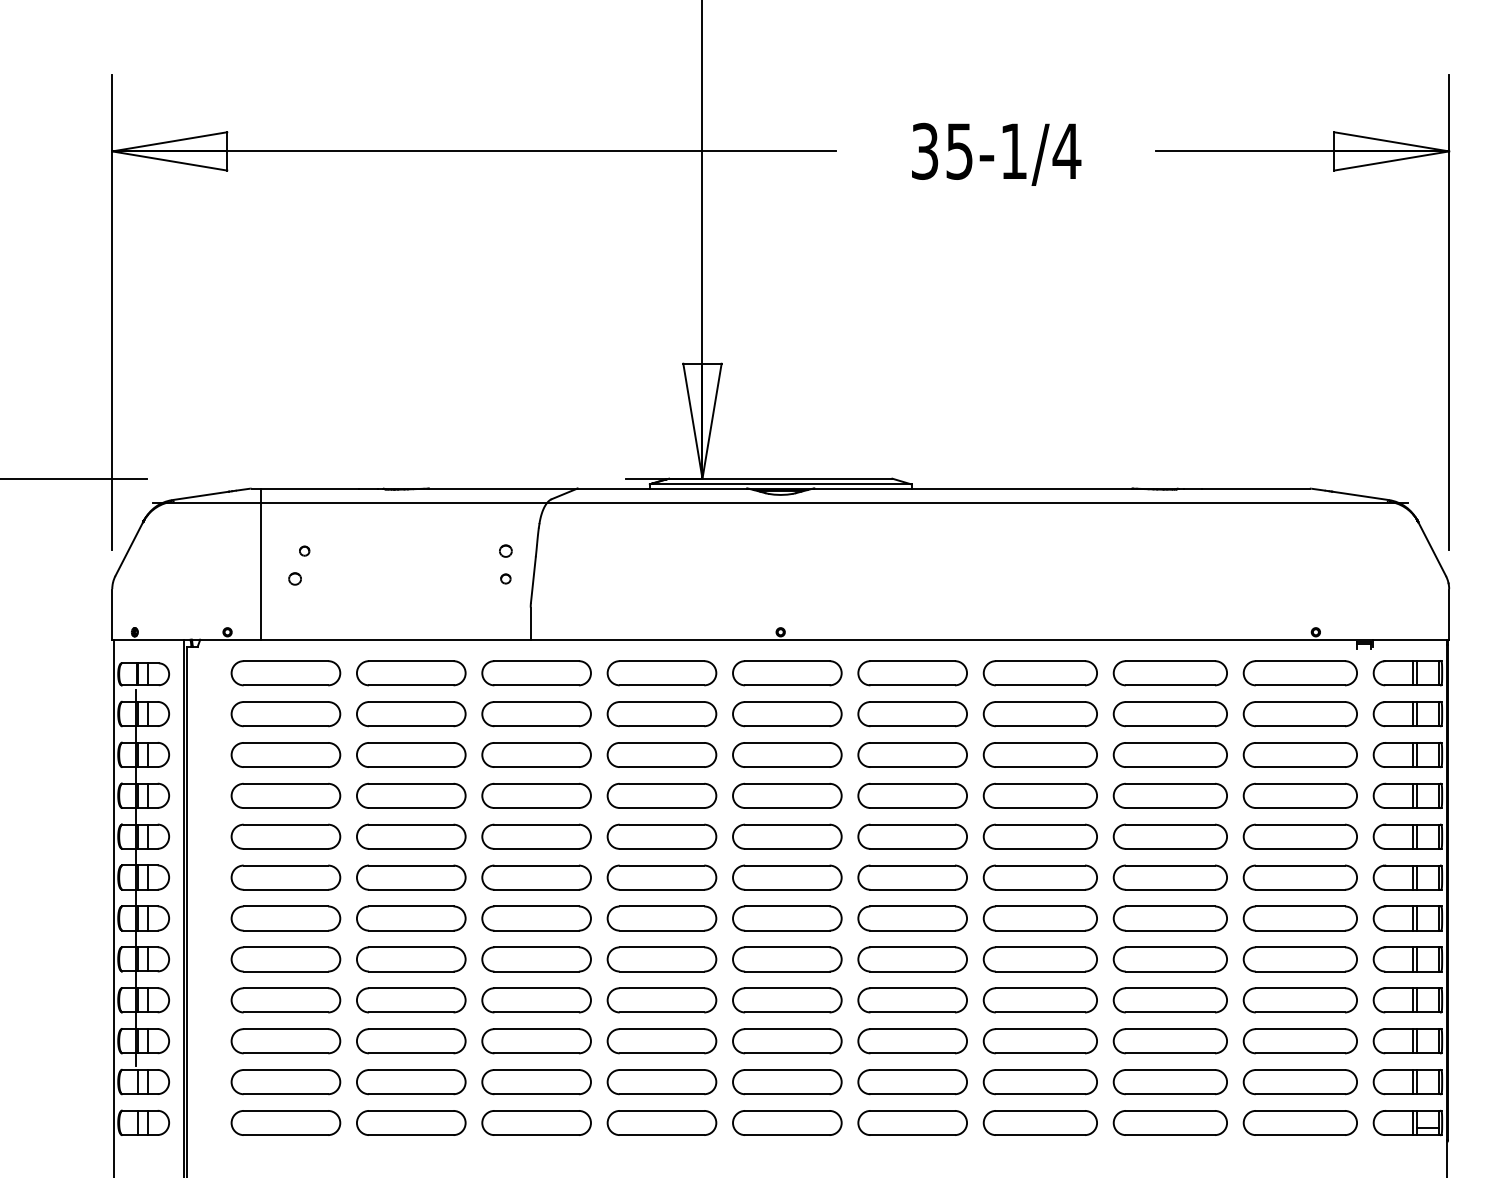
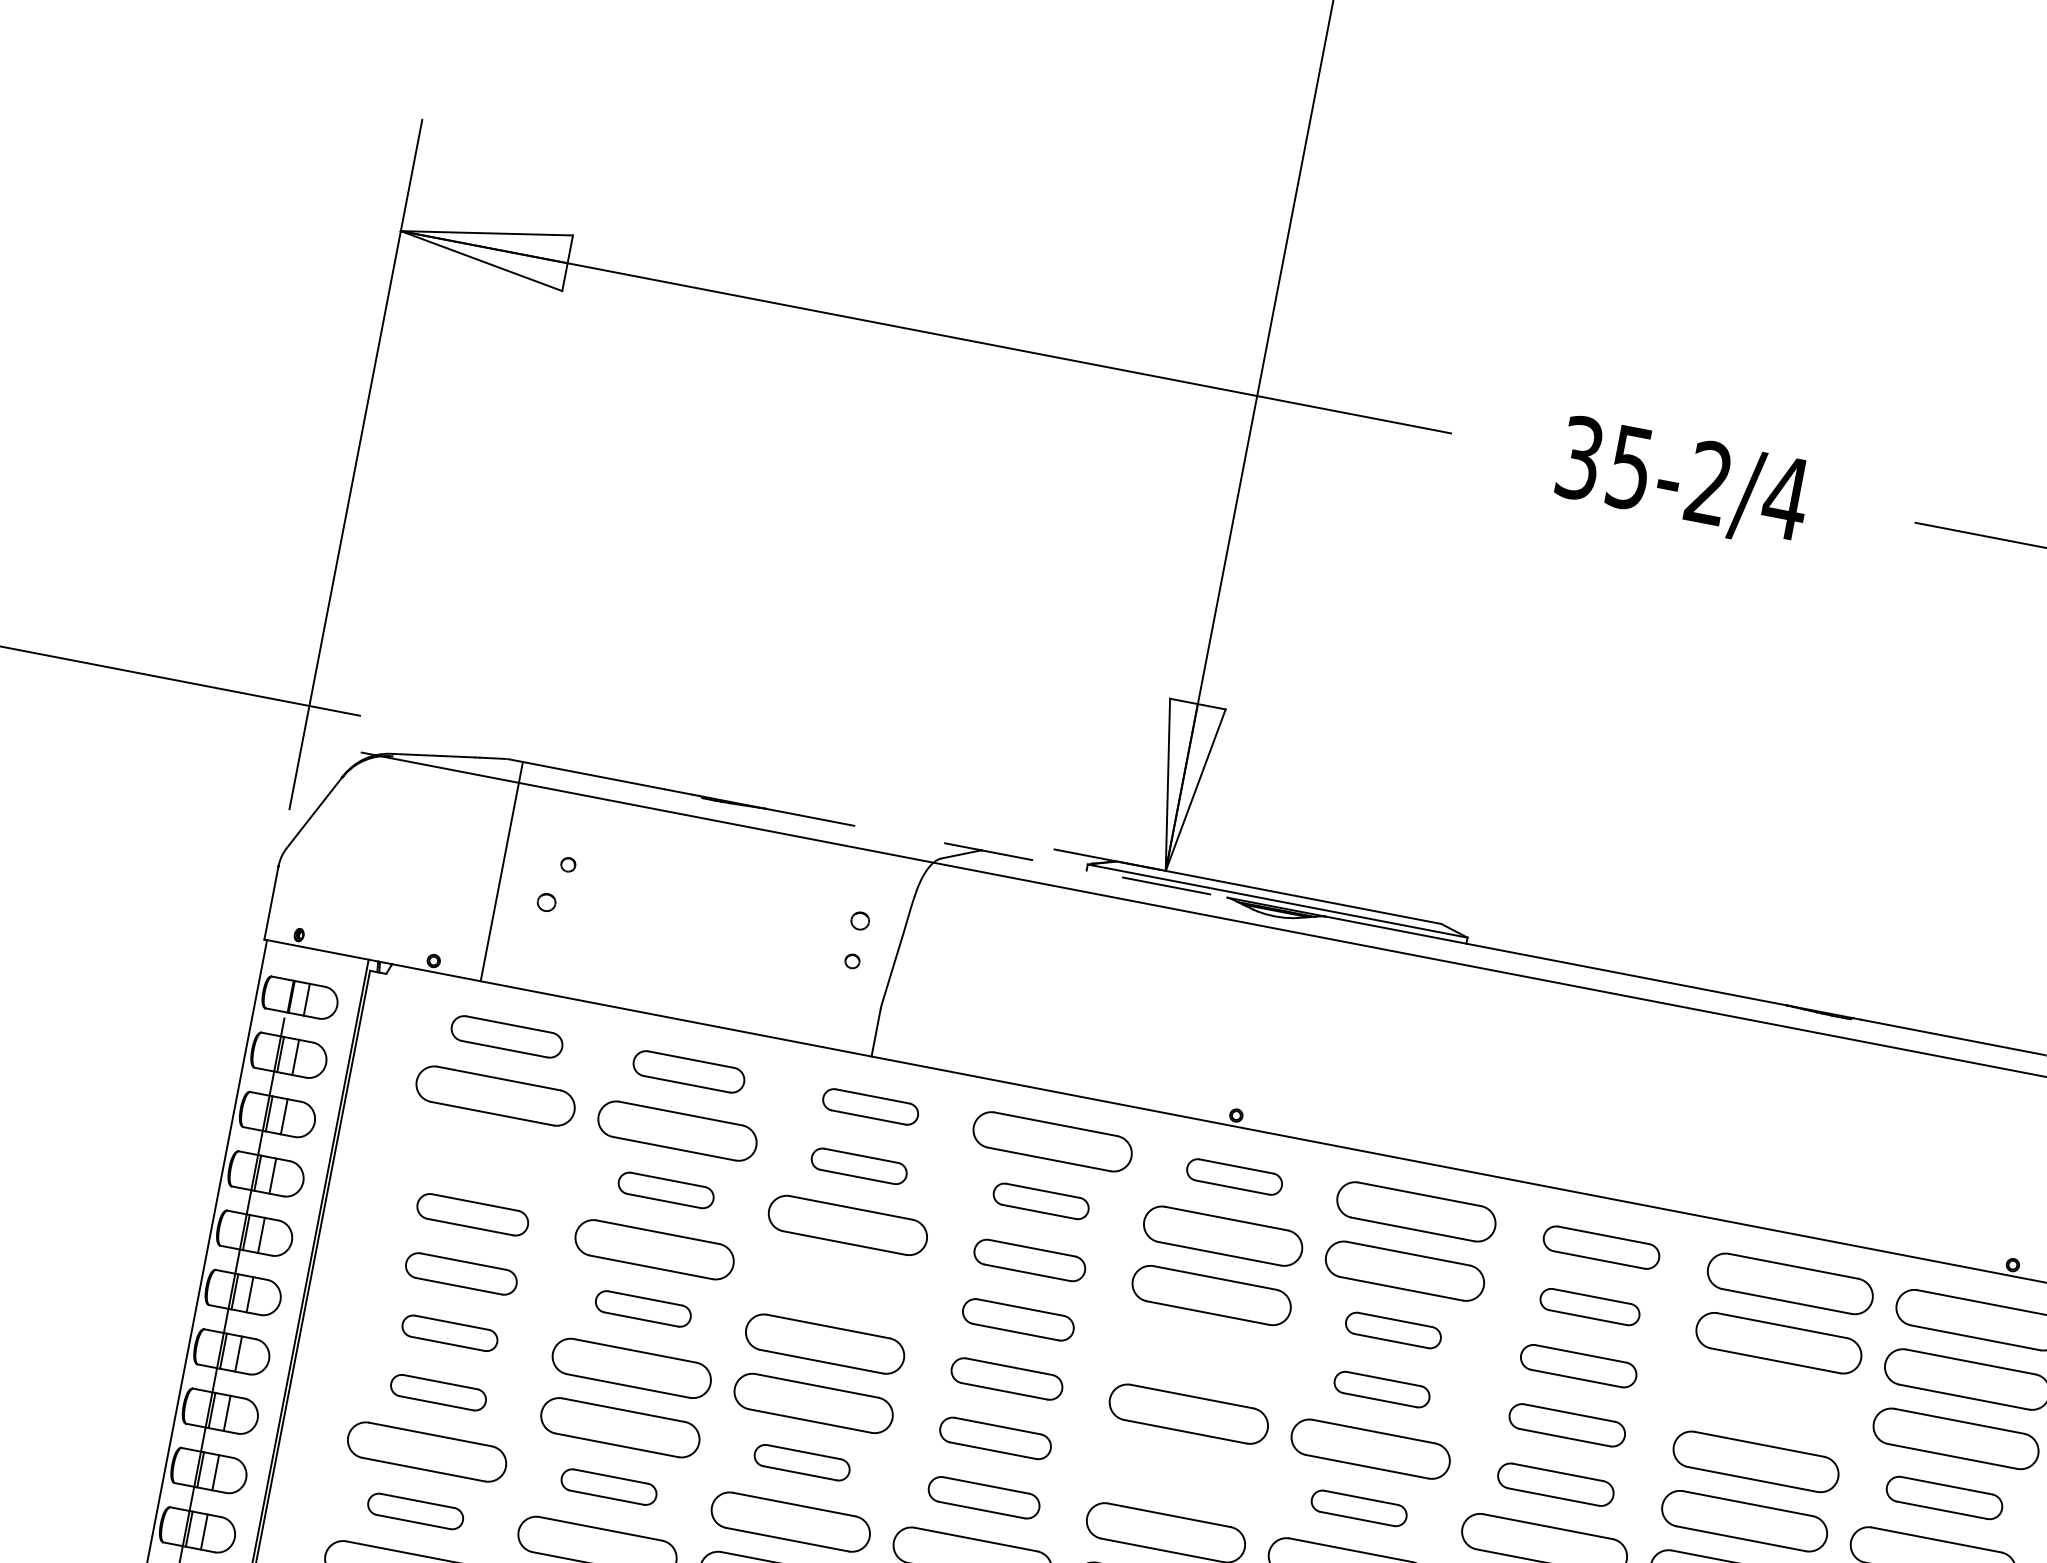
text: (1013, 150) -> (1708, 481), 35-1/4 -> 35-2/4
line: (588, 488) -> (997, 853), solid -> dashed
part: (285, 673) -> (506, 1037), size x0.7
part: (411, 673) -> (689, 1072), size x0.7
part: (536, 673) -> (870, 1107), size x0.6
part: (787, 673) -> (1234, 1177), size x0.6
part: (1039, 673) -> (1600, 1247), size x0.7
part: (536, 714) -> (859, 1166), size x0.6
part: (661, 714) -> (1040, 1201), size x0.6
part: (1039, 714) -> (1588, 1307), size x0.6
part: (285, 754) -> (483, 1154), removed
part: (411, 754) -> (666, 1189), size x0.6
part: (661, 754) -> (1029, 1259), size x0.7
part: (912, 754) -> (1393, 1329), size x0.6
part: (1039, 754) -> (1577, 1365), size x0.7
part: (1169, 754) -> (1766, 1401), removed
part: (285, 795) -> (472, 1214), size x0.7
part: (536, 795) -> (836, 1284), removed
part: (661, 795) -> (1017, 1319), size x0.7
part: (787, 795) -> (1200, 1354), removed
part: (912, 795) -> (1381, 1389), size x0.6
part: (1039, 795) -> (1566, 1424), size x0.7
part: (1299, 795) -> (1943, 1497), size x0.7
part: (285, 836) -> (460, 1273), size x0.7
part: (411, 836) -> (643, 1308), size x0.6
part: (661, 836) -> (1006, 1378), size x0.7
part: (1039, 836) -> (1554, 1484), size x0.7
part: (285, 877) -> (449, 1333), size x0.6
part: (661, 877) -> (994, 1438), size x0.7
part: (787, 877) -> (1177, 1473), removed
part: (912, 877) -> (1359, 1508), size x0.6
part: (285, 918) -> (437, 1392), size x0.6
part: (536, 918) -> (802, 1462), size x0.6
part: (661, 918) -> (983, 1497), size x0.7
part: (411, 959) -> (609, 1487), size x0.6
part: (285, 1000) -> (414, 1511), size x0.6

